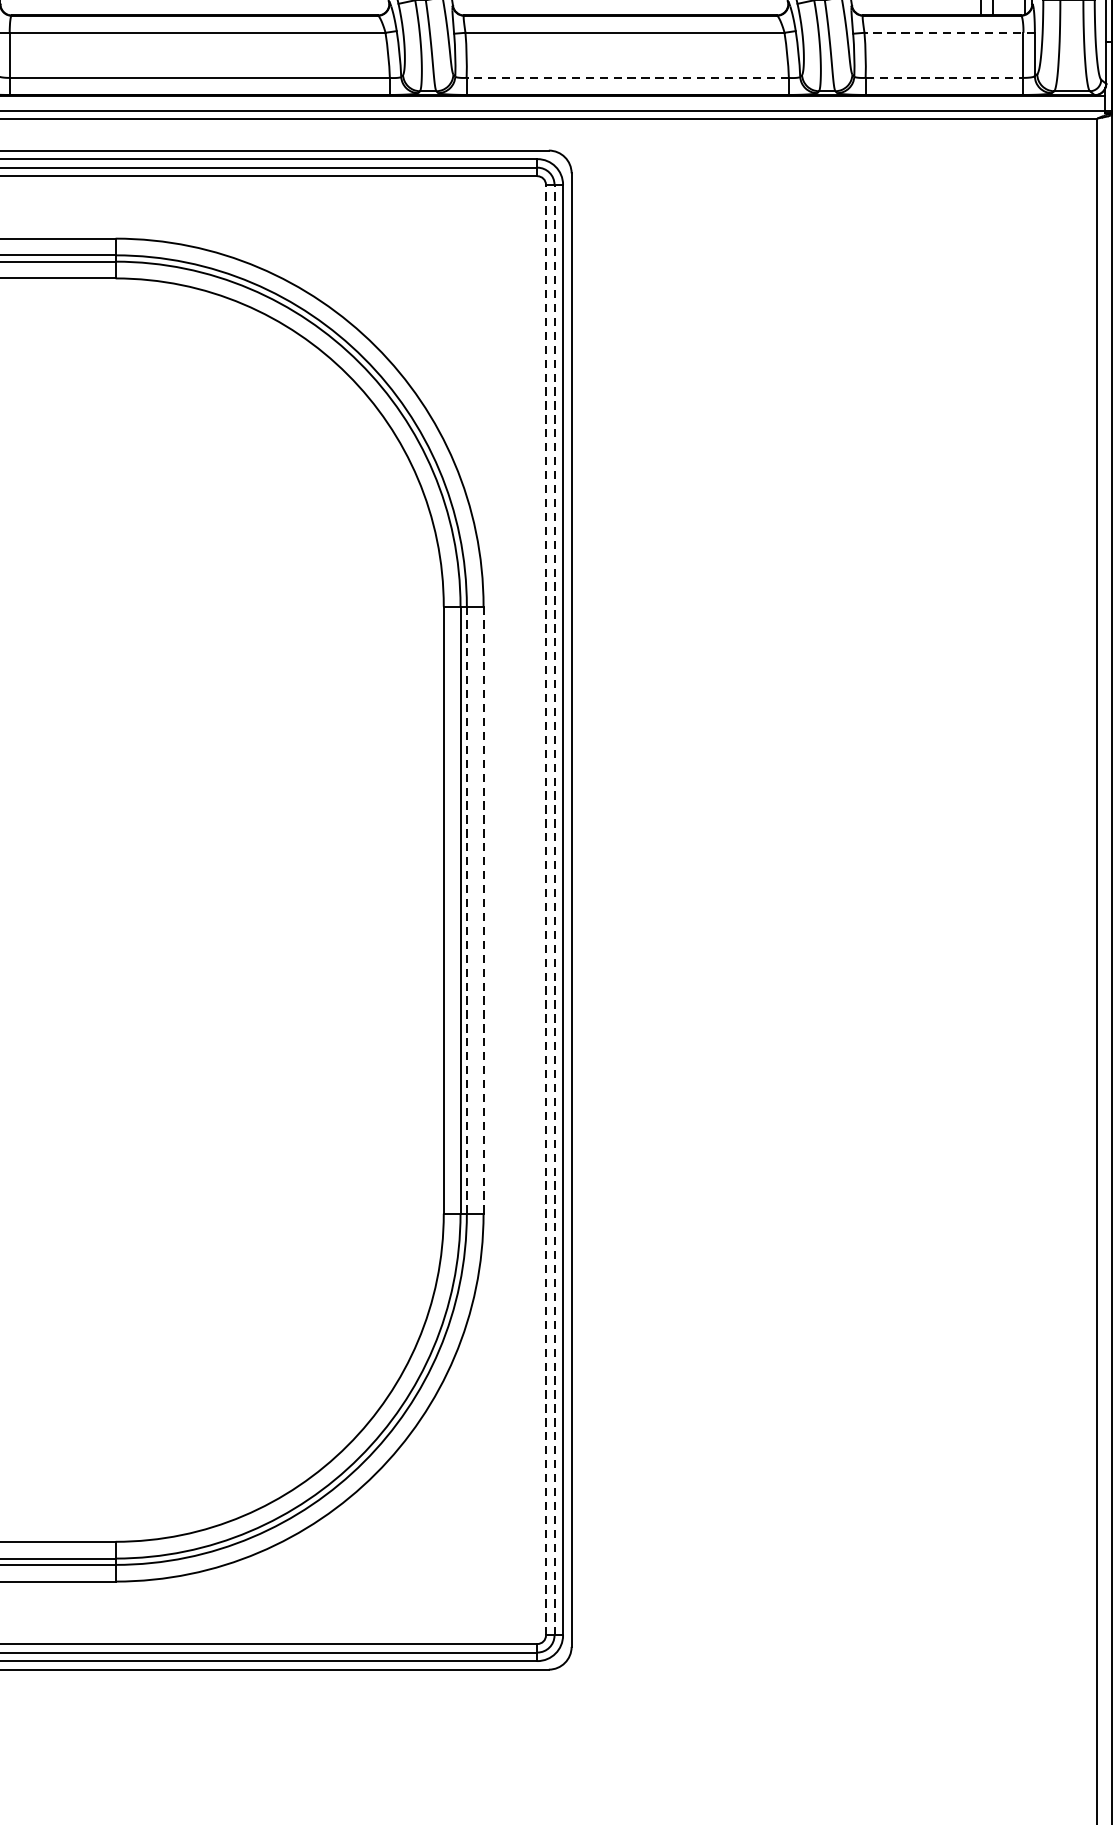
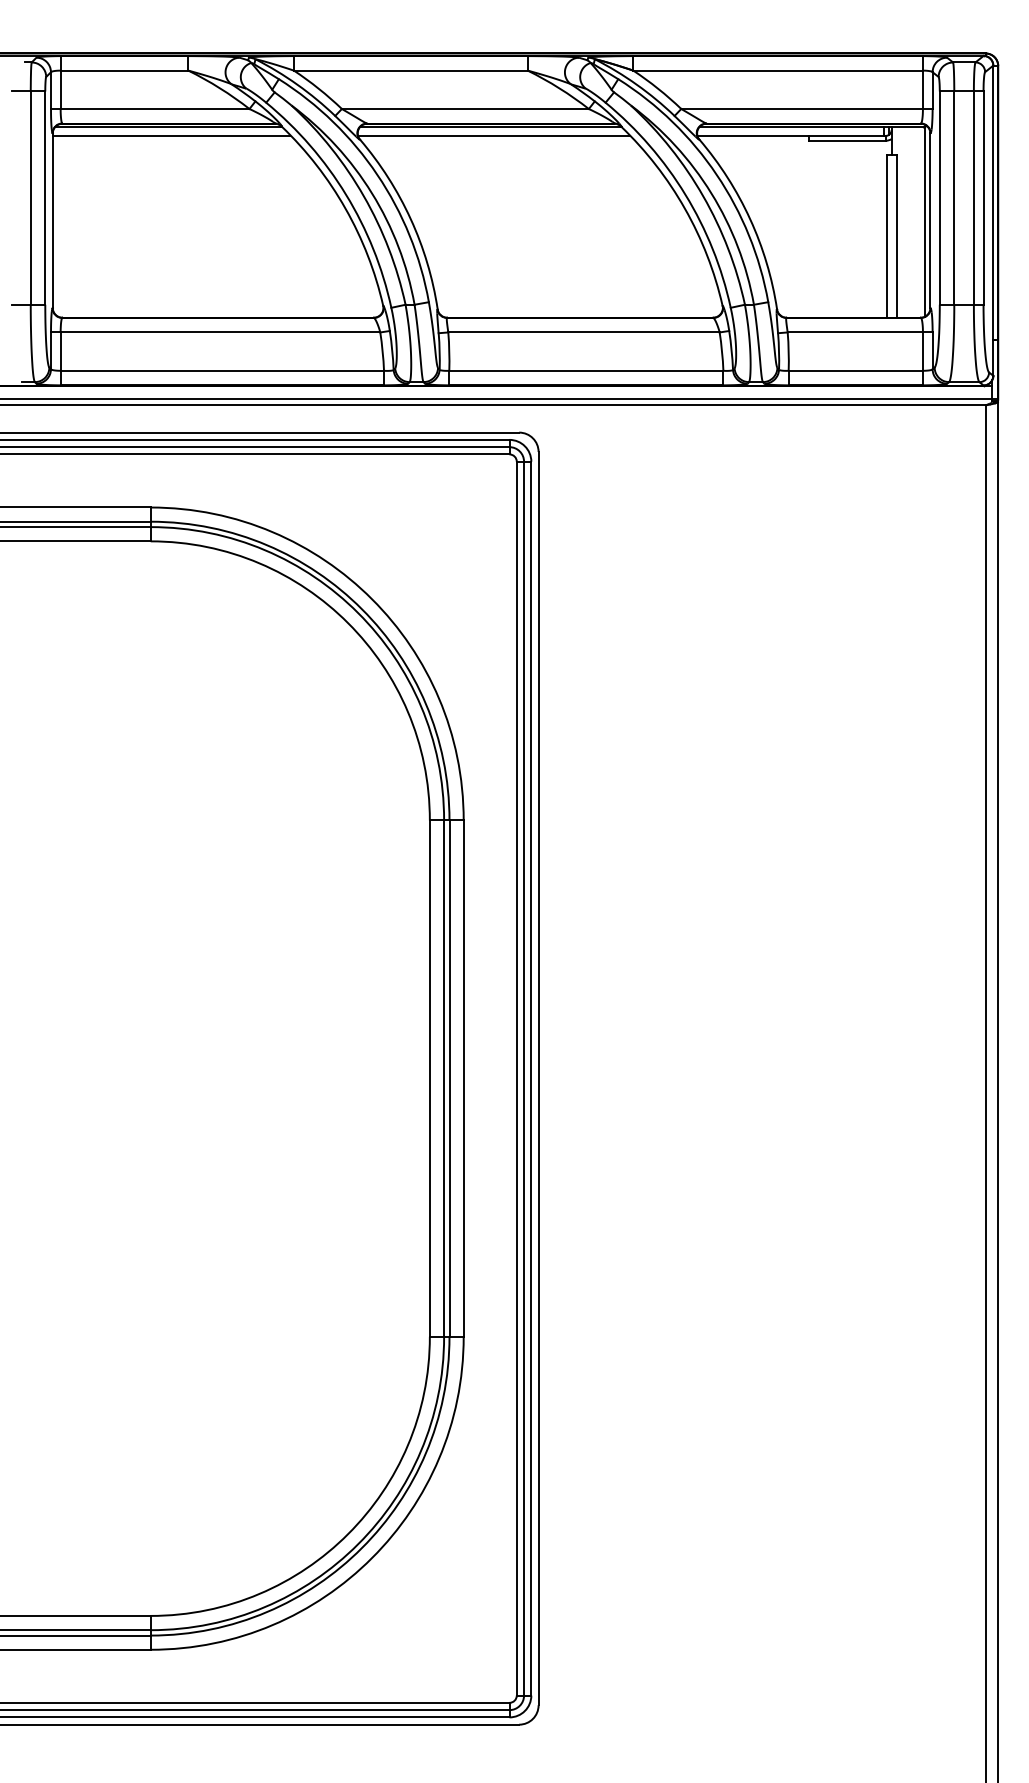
line: (948, 32) -> (859, 332), dashed -> solid
line: (626, 77) -> (585, 370), dashed -> solid
line: (945, 77) -> (856, 370), dashed -> solid
line: (466, 909) -> (449, 1078), dashed -> solid
line: (483, 909) -> (463, 1078), dashed -> solid
line: (545, 909) -> (516, 1078), dashed -> solid
line: (555, 909) -> (524, 1078), dashed -> solid

